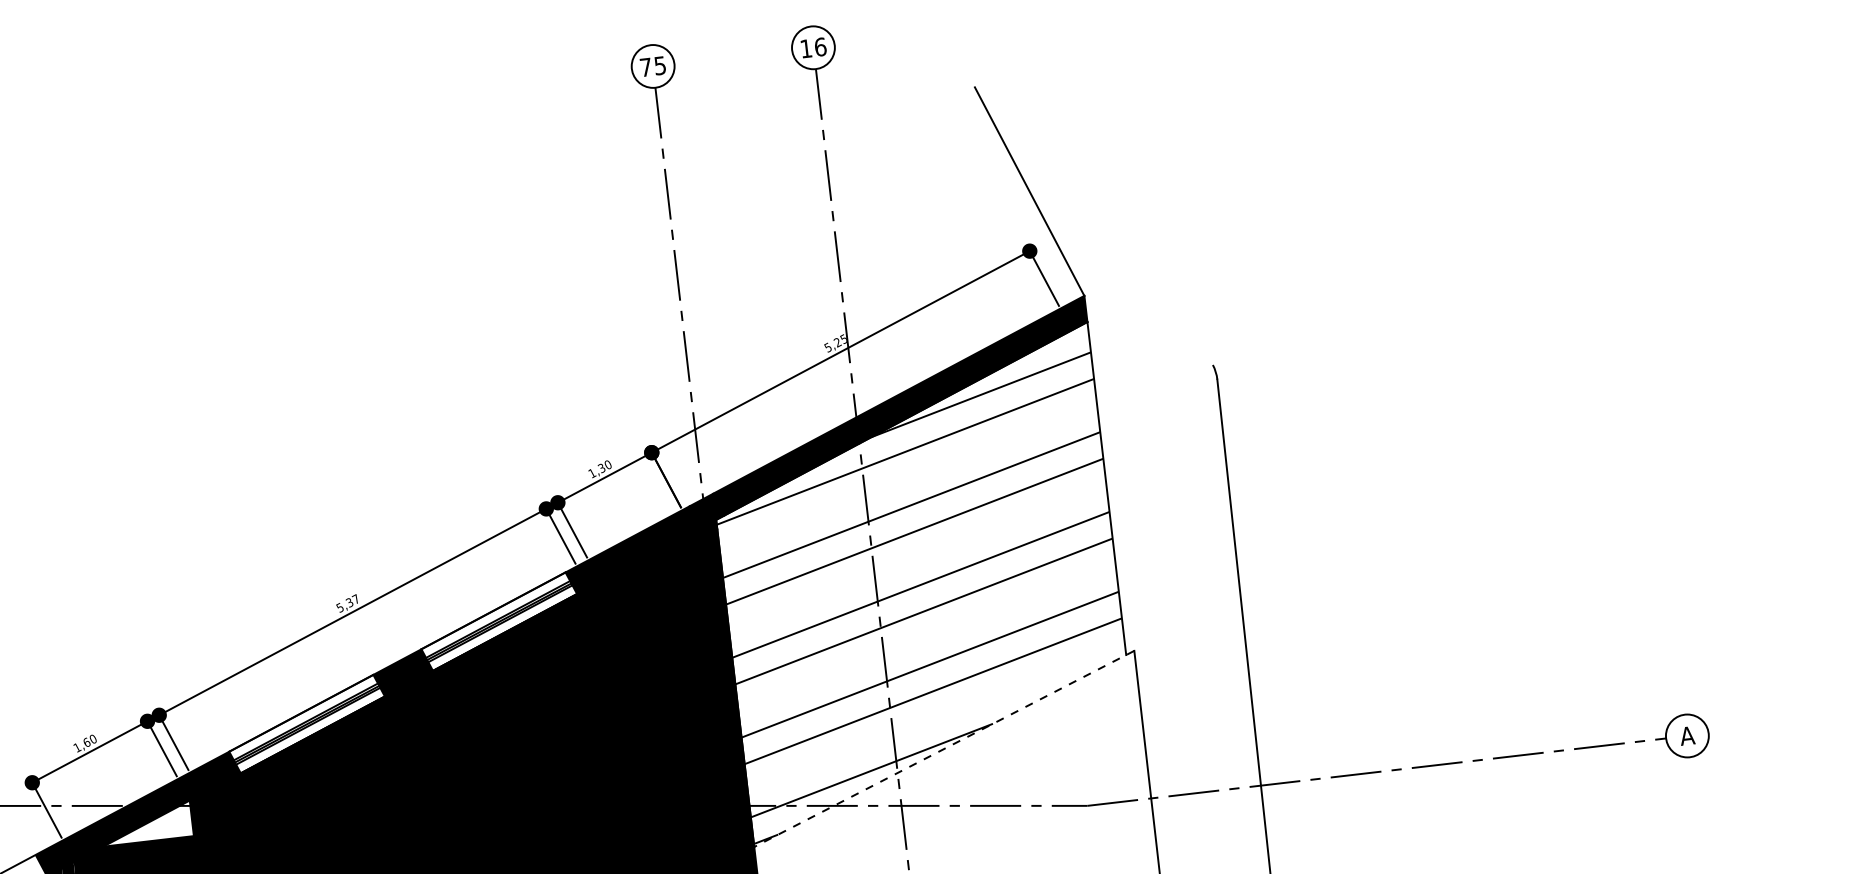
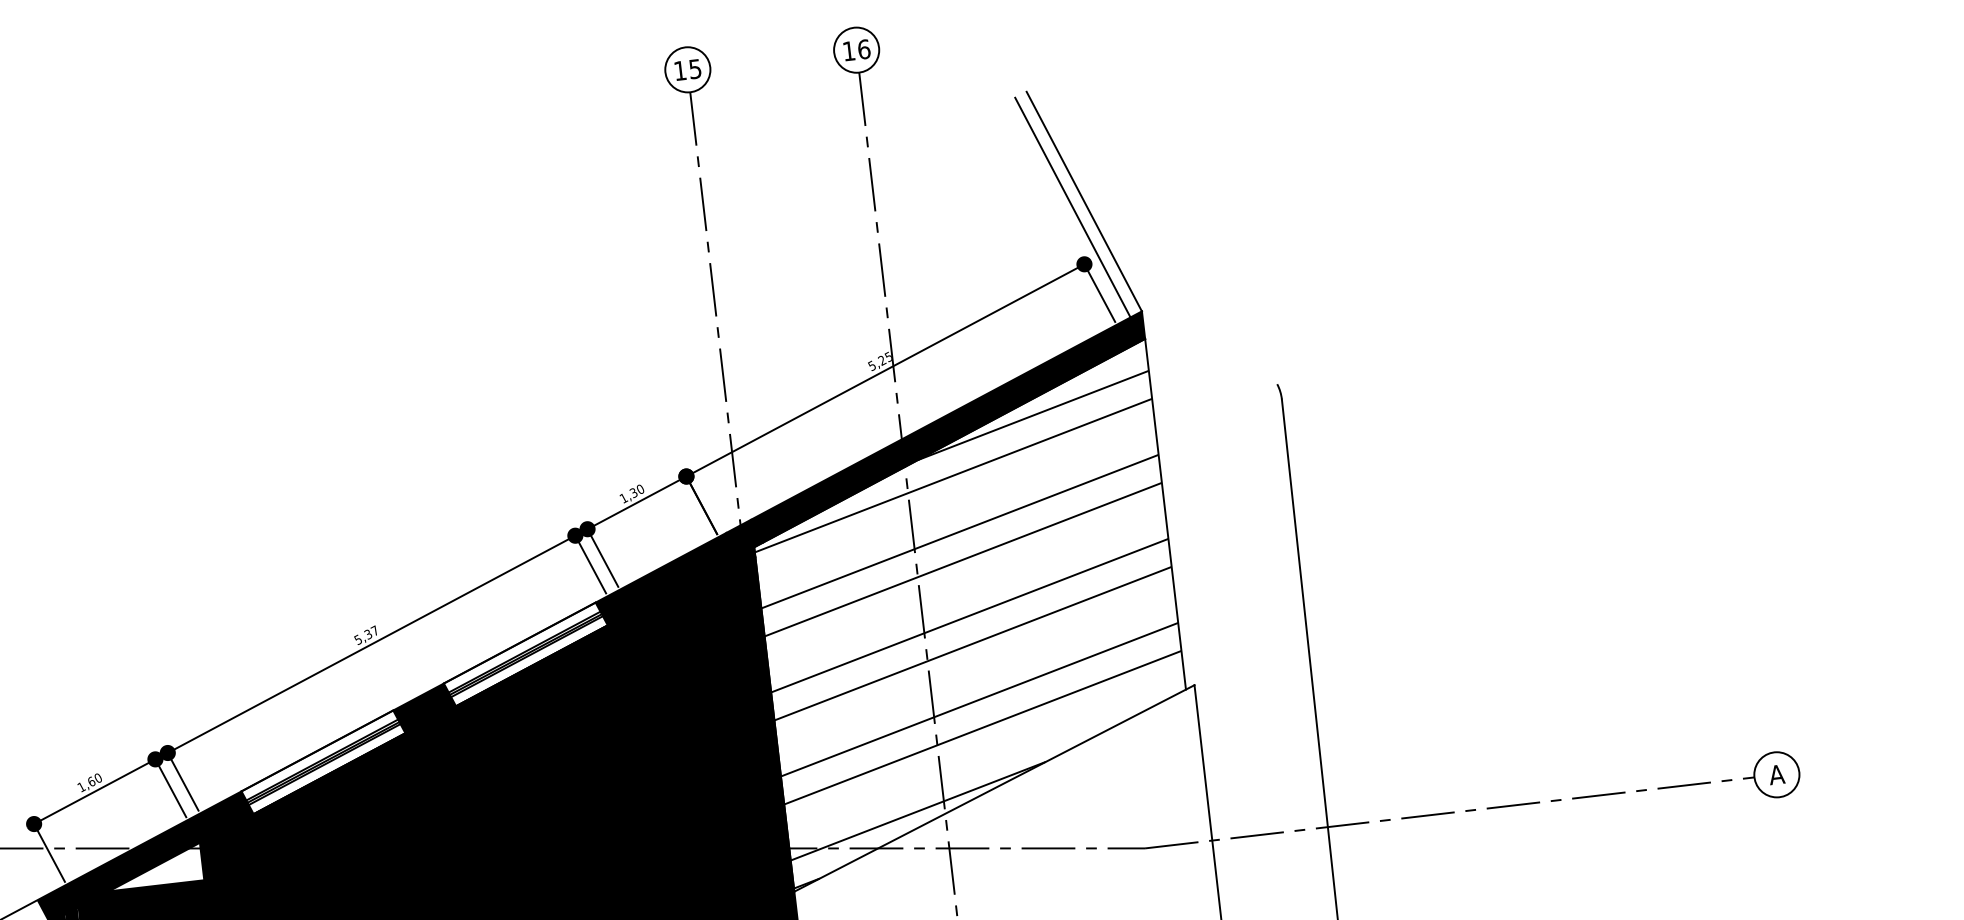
text: (645, 67) -> (679, 70), 75 -> 15
line: (1018, 197) -> (1072, 207), added
line: (943, 748) -> (993, 788), dashed -> solid

